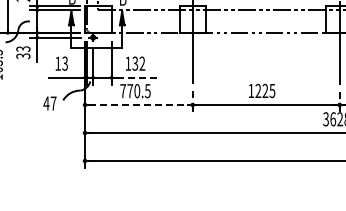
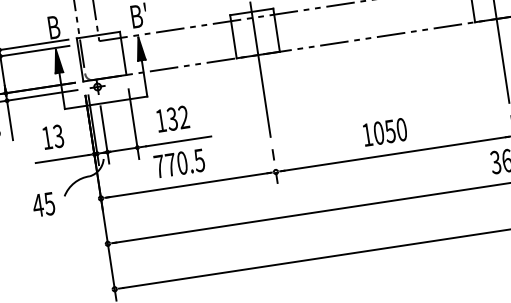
line: (137, 77) -> (179, 140), dashed -> solid
text: (265, 90) -> (390, 130), 1225 -> 1050
text: (53, 103) -> (49, 203), 47 -> 45
line: (139, 104) -> (189, 184), dashed -> solid

